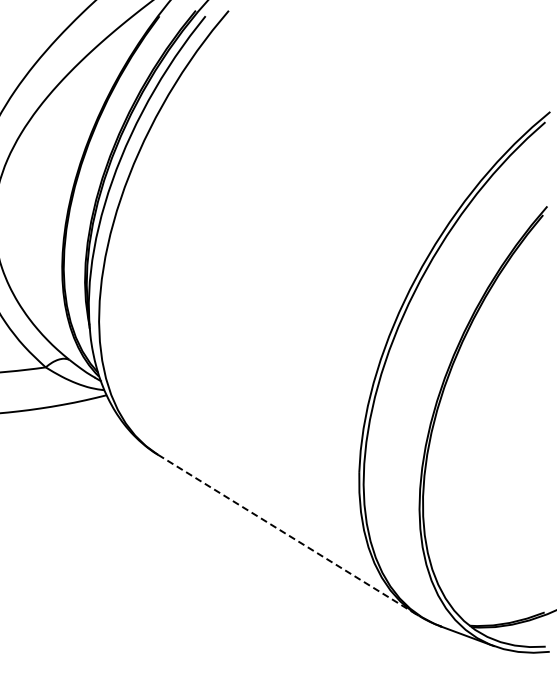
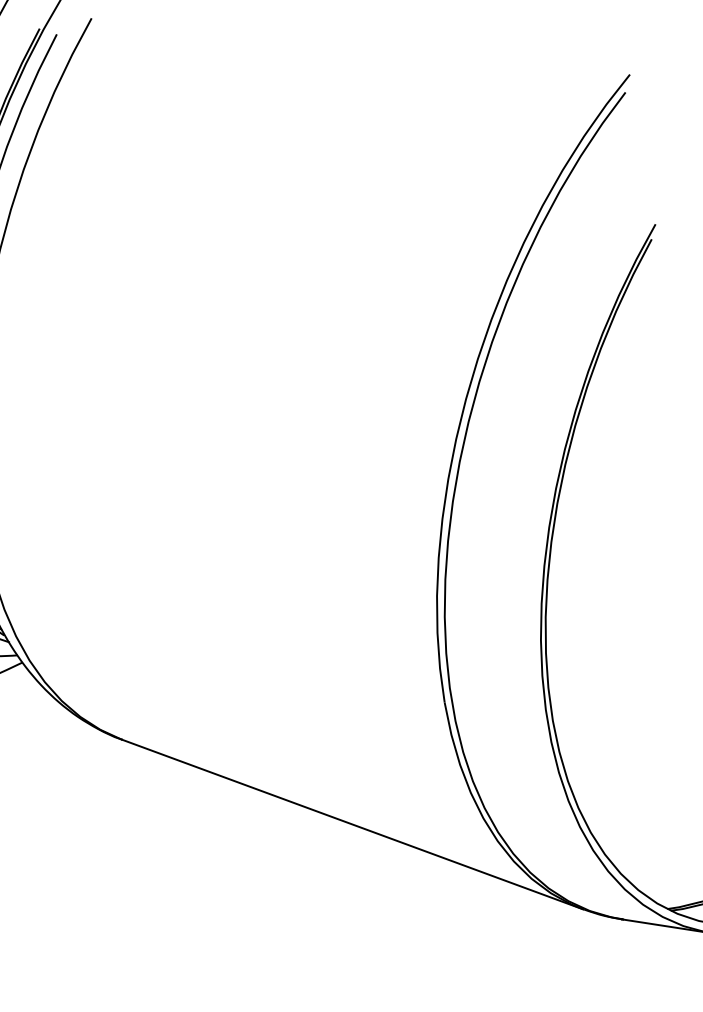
line: (288, 535) -> (353, 825), dashed -> solid

